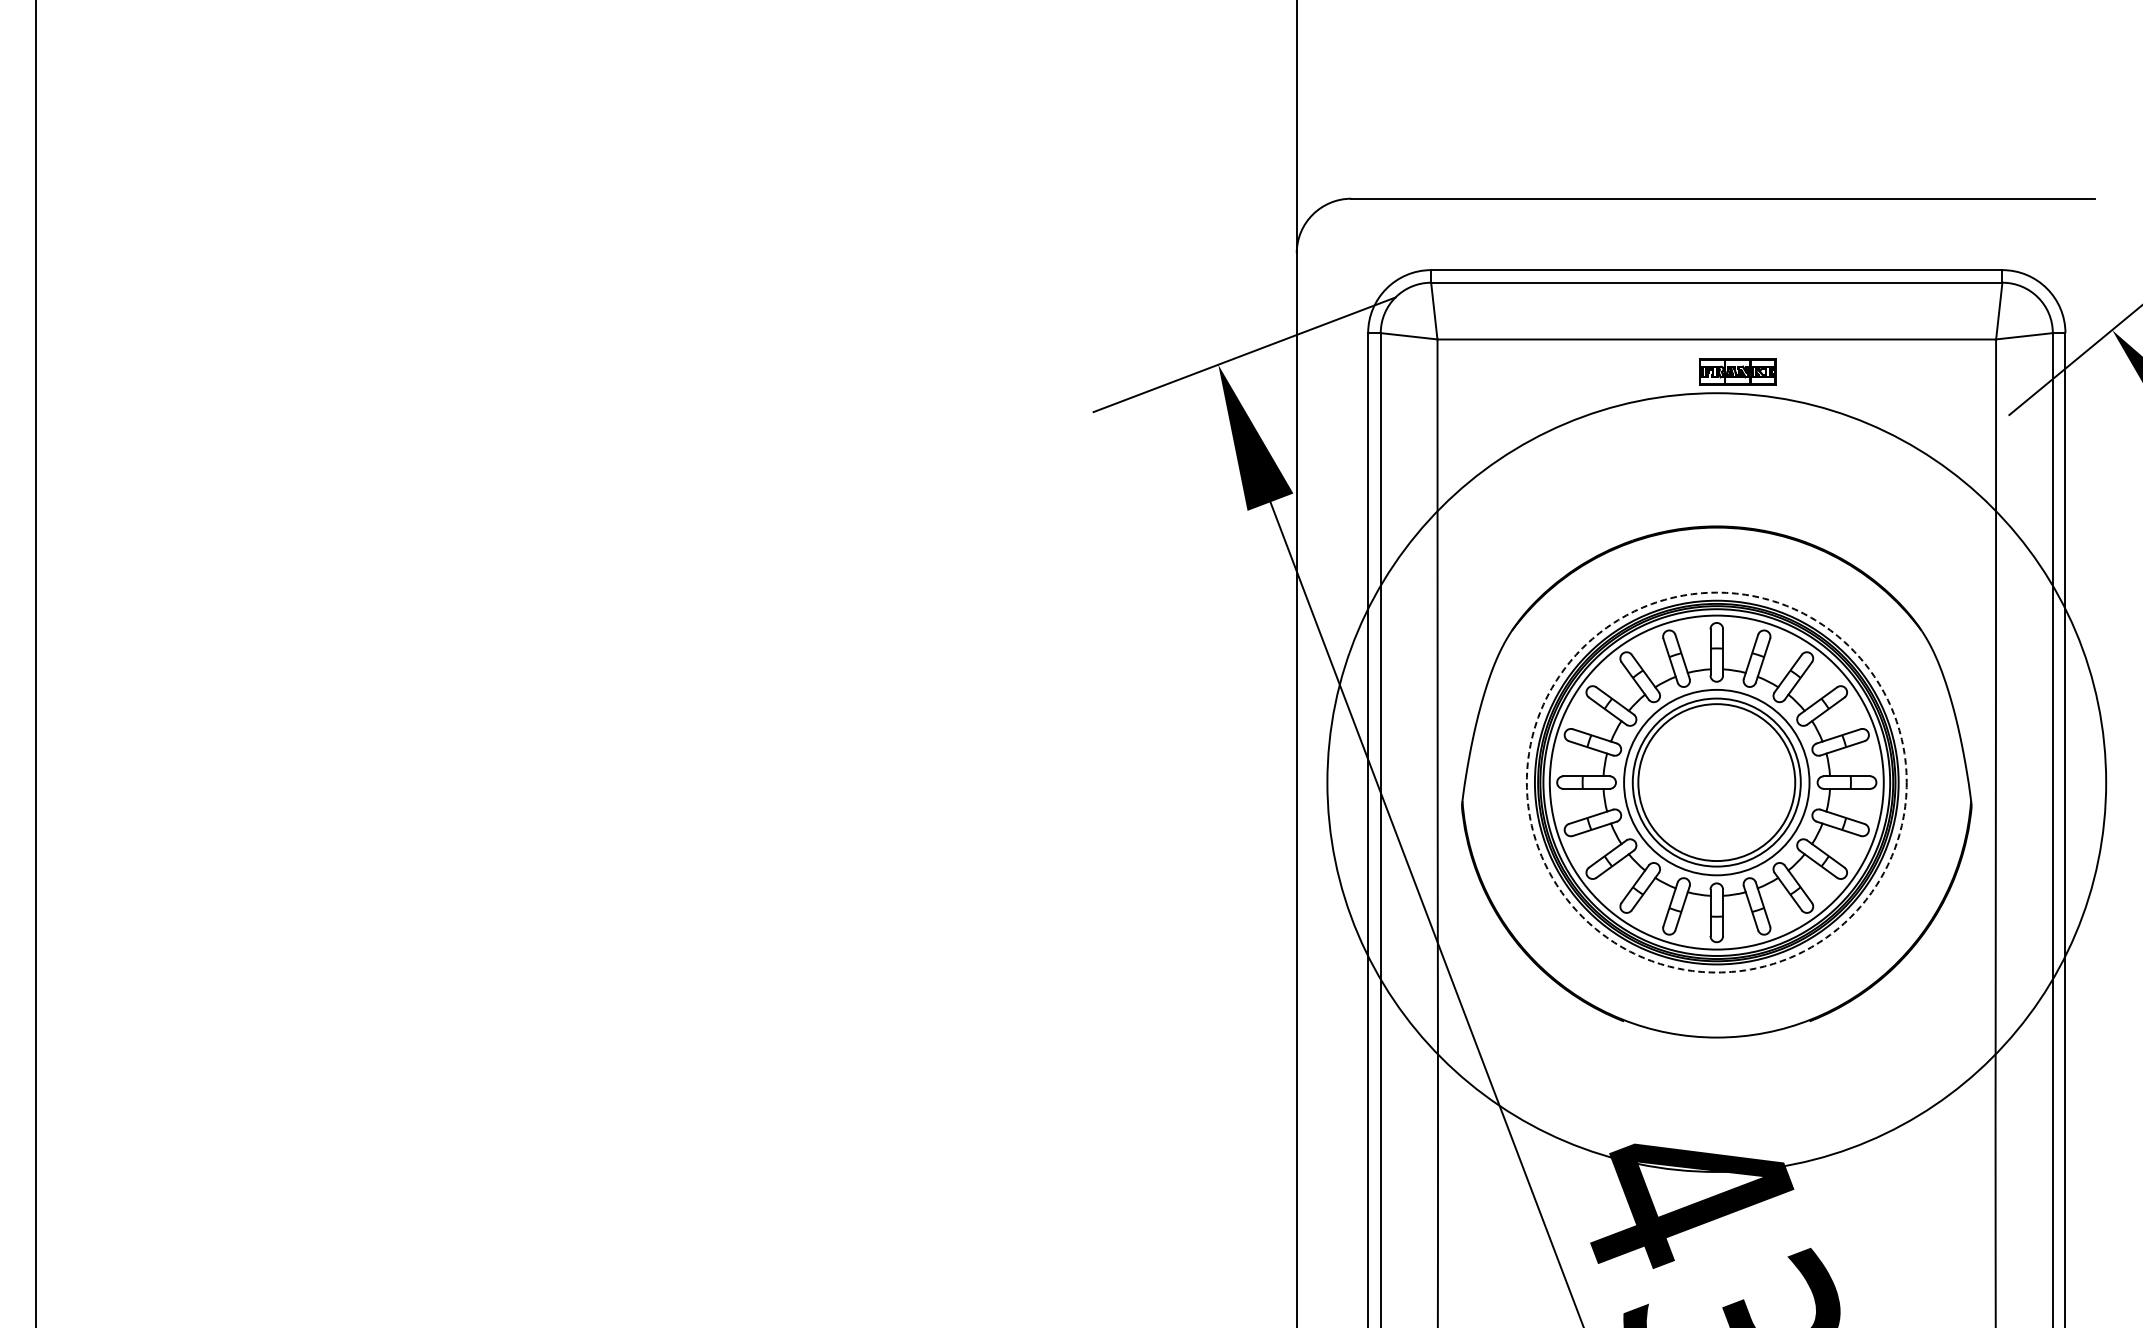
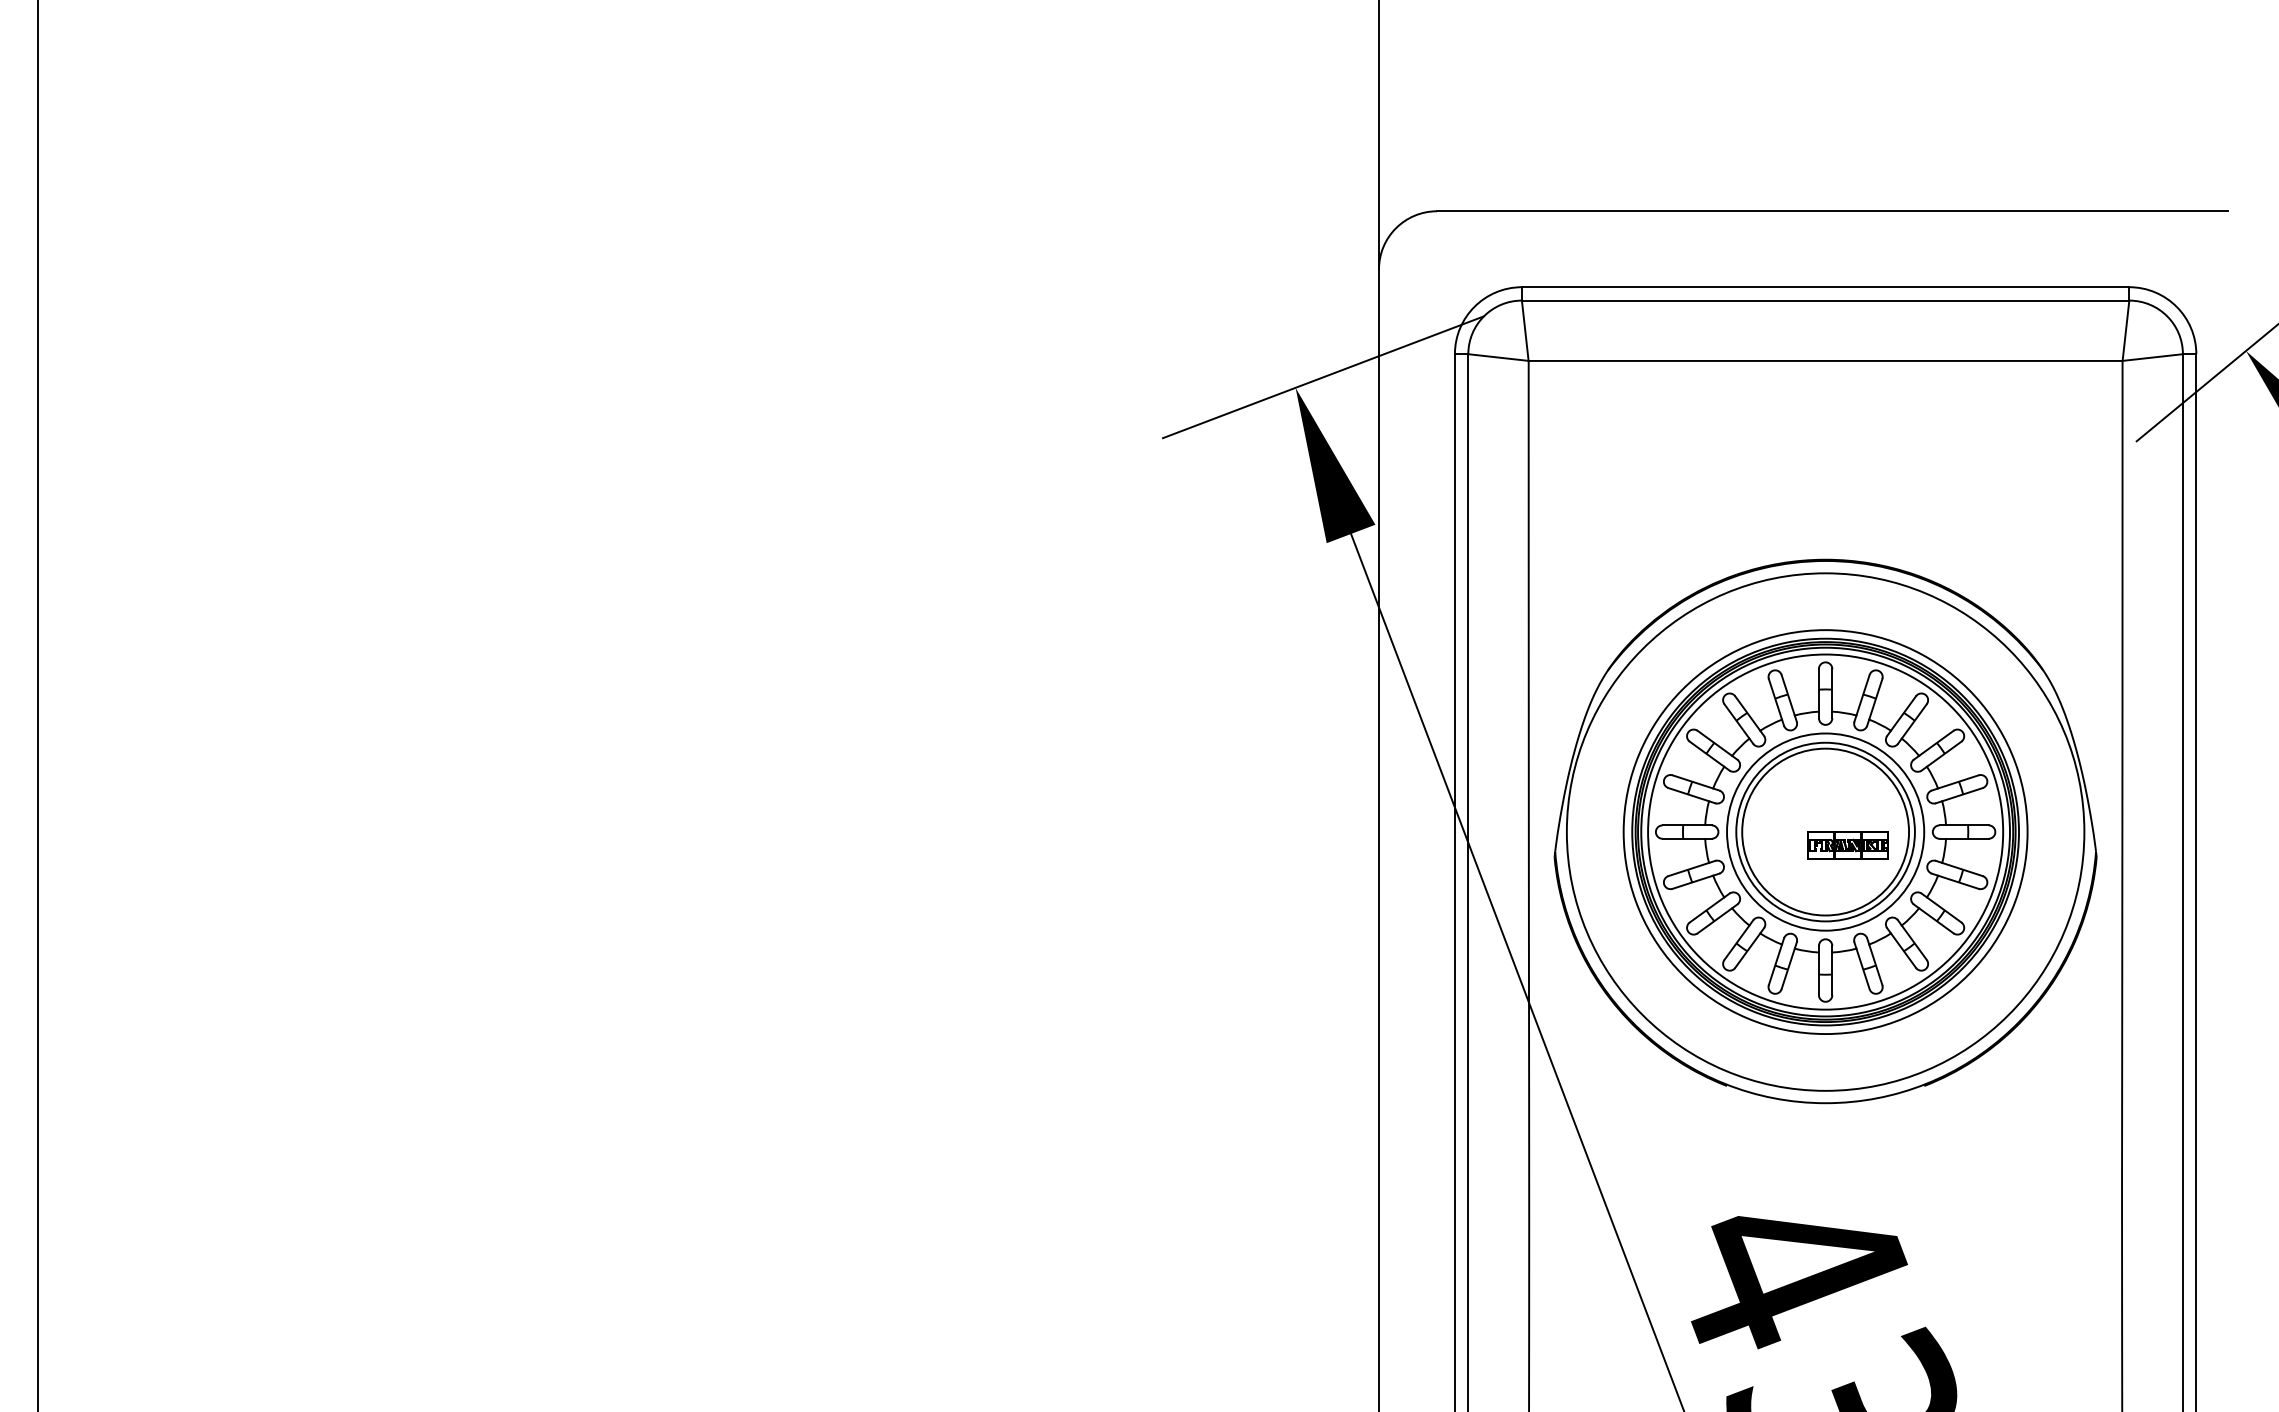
part: (1737, 371) -> (1847, 845), moved
circle: (1716, 782) -> (1825, 831), size x0.62
circle: (1716, 782) -> (1825, 832), dashed -> solid

